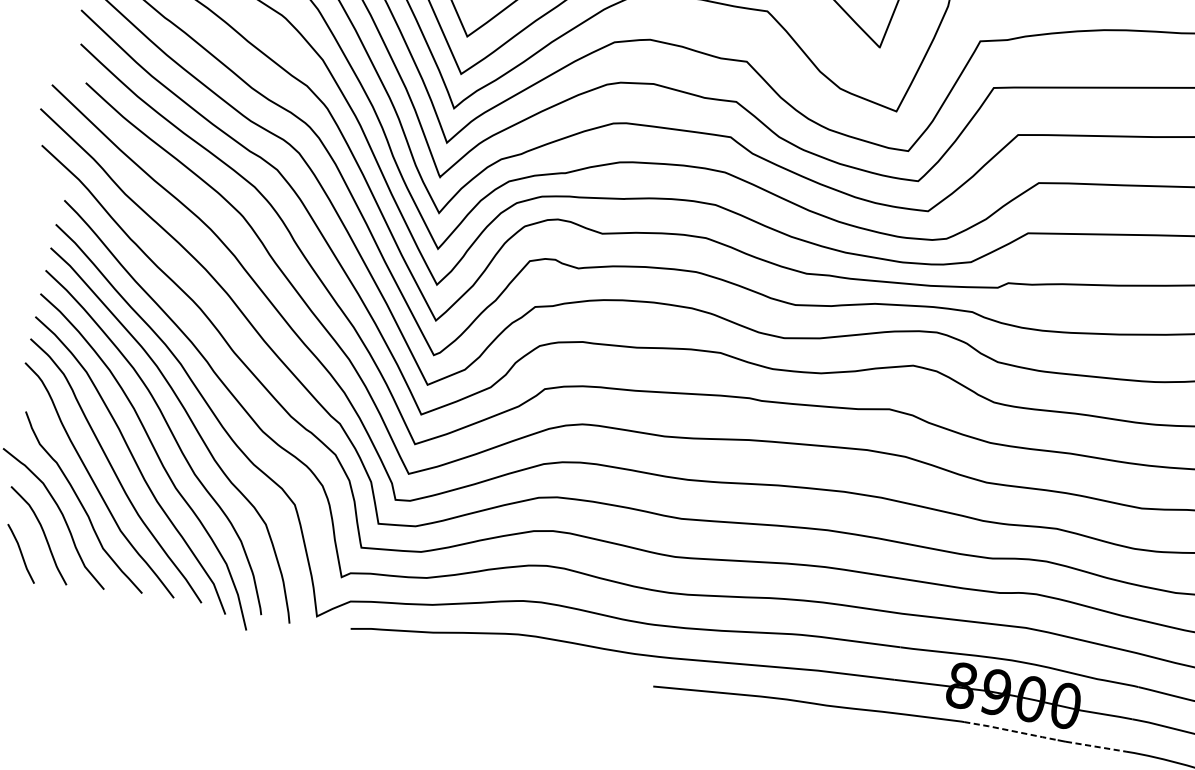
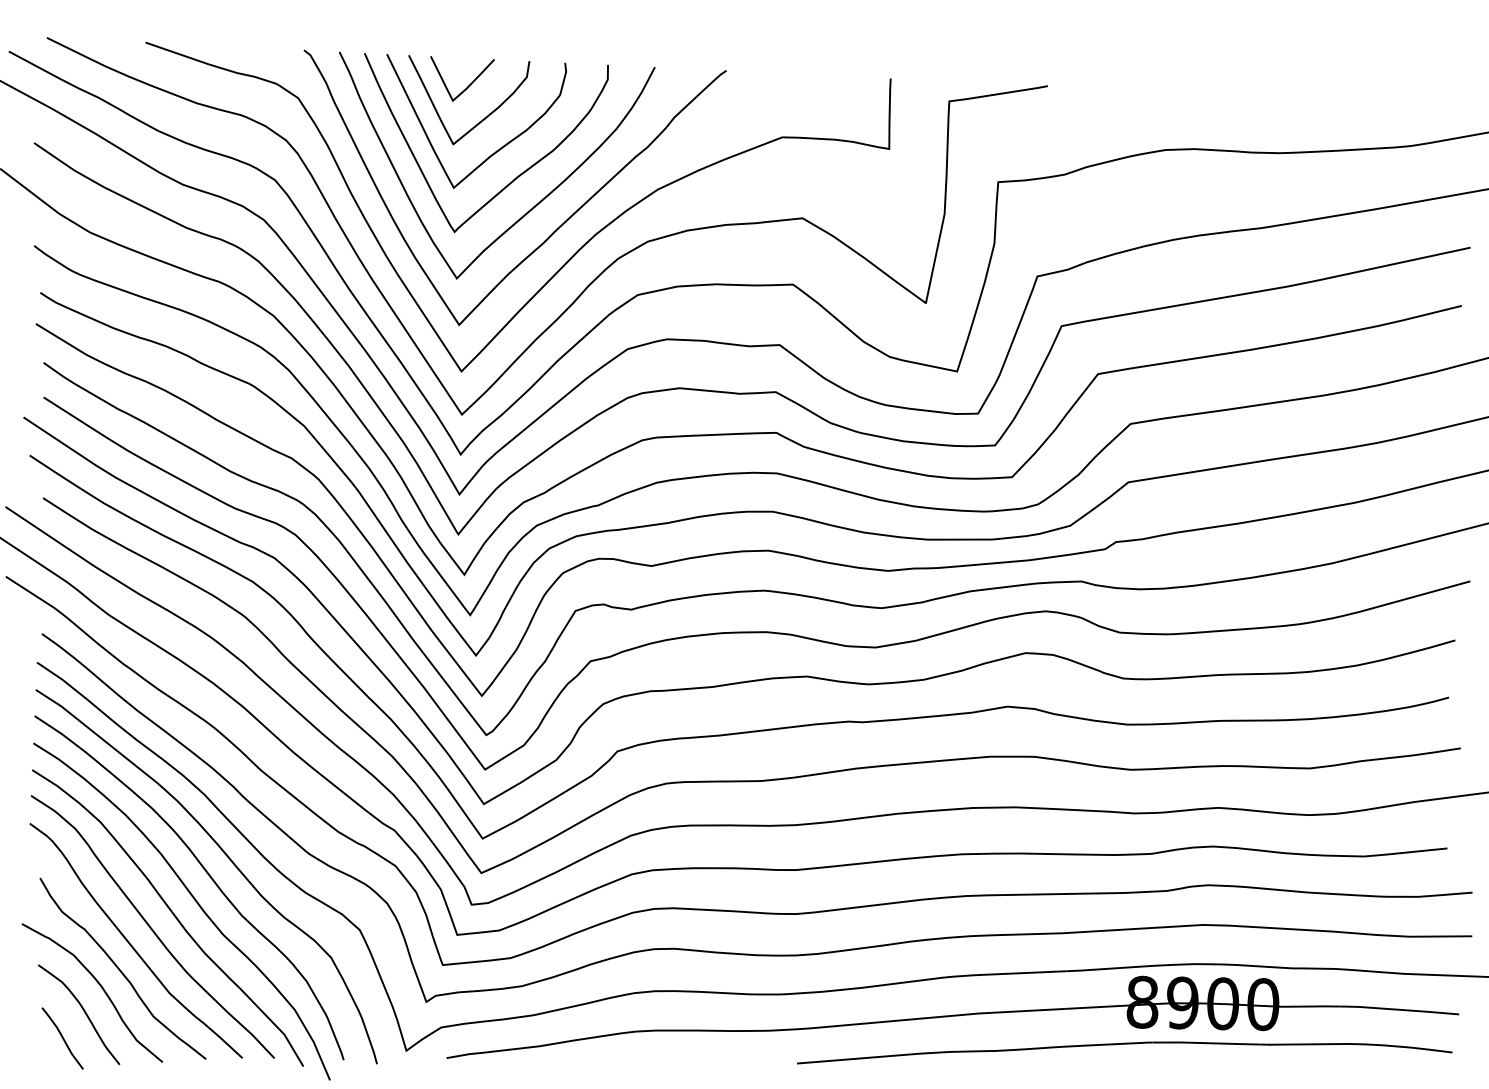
line: (1010, 731) -> (1206, 1043), dashed -> solid
line: (1095, 746) -> (1304, 1044), dashed -> solid

